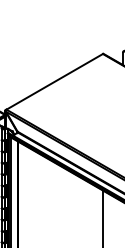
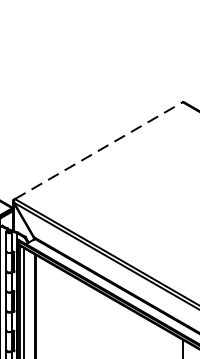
line: (54, 81) -> (98, 150), solid -> dashed

